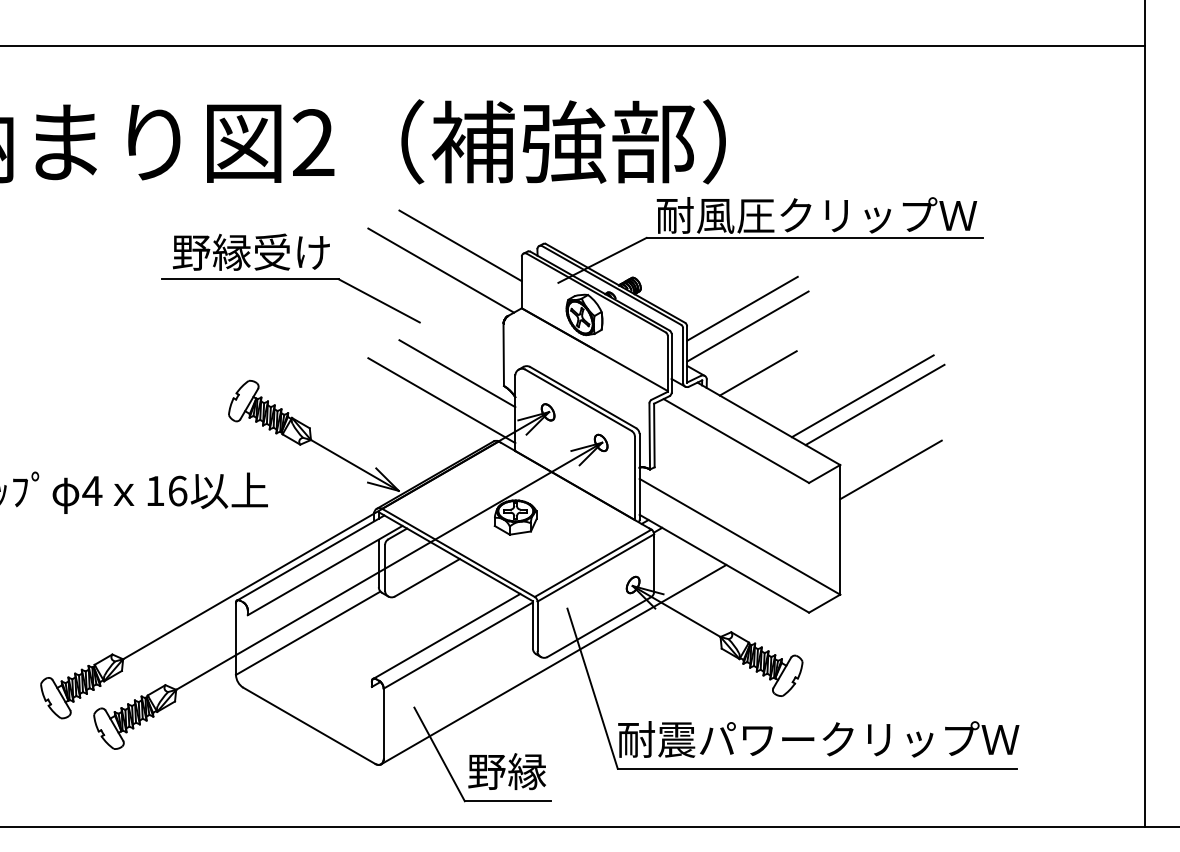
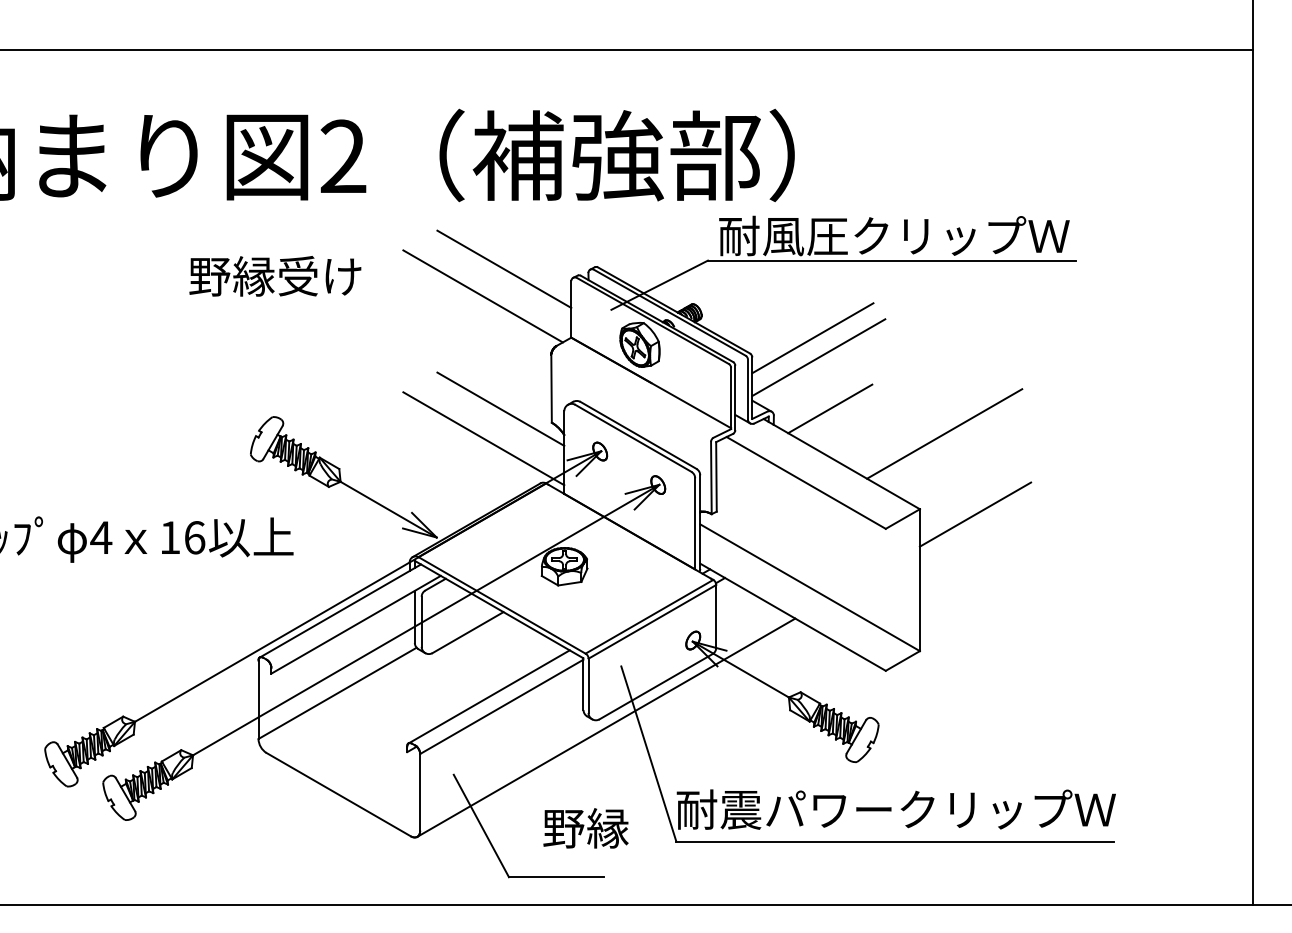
part: (290, 279) -> (318, 306), removed
line: (874, 404) -> (957, 442), removed
text: (506, 771) -> (585, 828), moved

